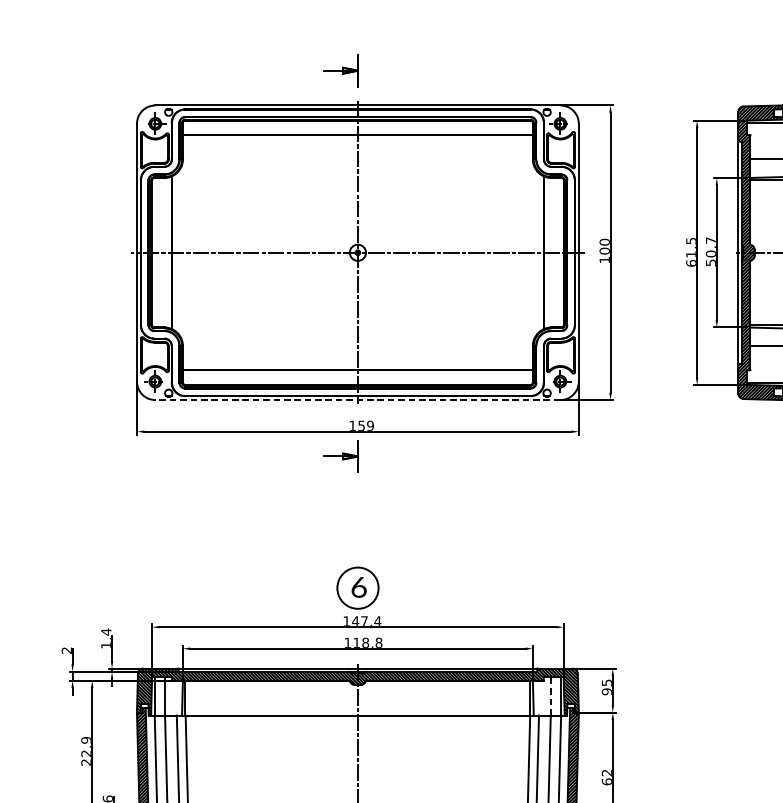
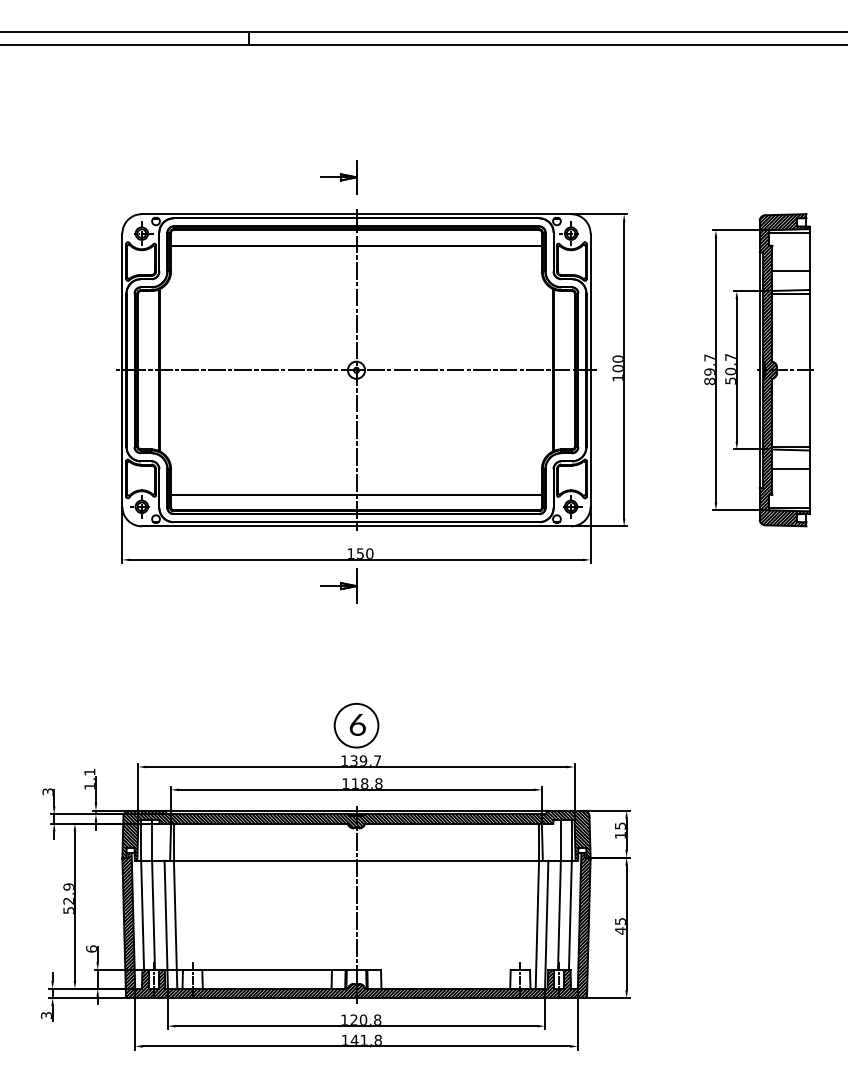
text: (691, 252) -> (709, 369), 61,5 -> 89,7
line: (357, 400) -> (356, 526), dashed -> solid
text: (370, 425) -> (369, 553), 159 -> 150
text: (366, 621) -> (365, 760), 147,4 -> 139,7
text: (105, 632) -> (89, 772), 1,4 -> 1,1
text: (67, 650) -> (48, 791), 2 -> 3
text: (606, 691) -> (619, 835), 95 -> 15
line: (551, 695) -> (561, 839), dashed -> solid
text: (86, 762) -> (68, 910), 22,9 -> 52,9
text: (607, 777) -> (620, 926), 62 -> 45

